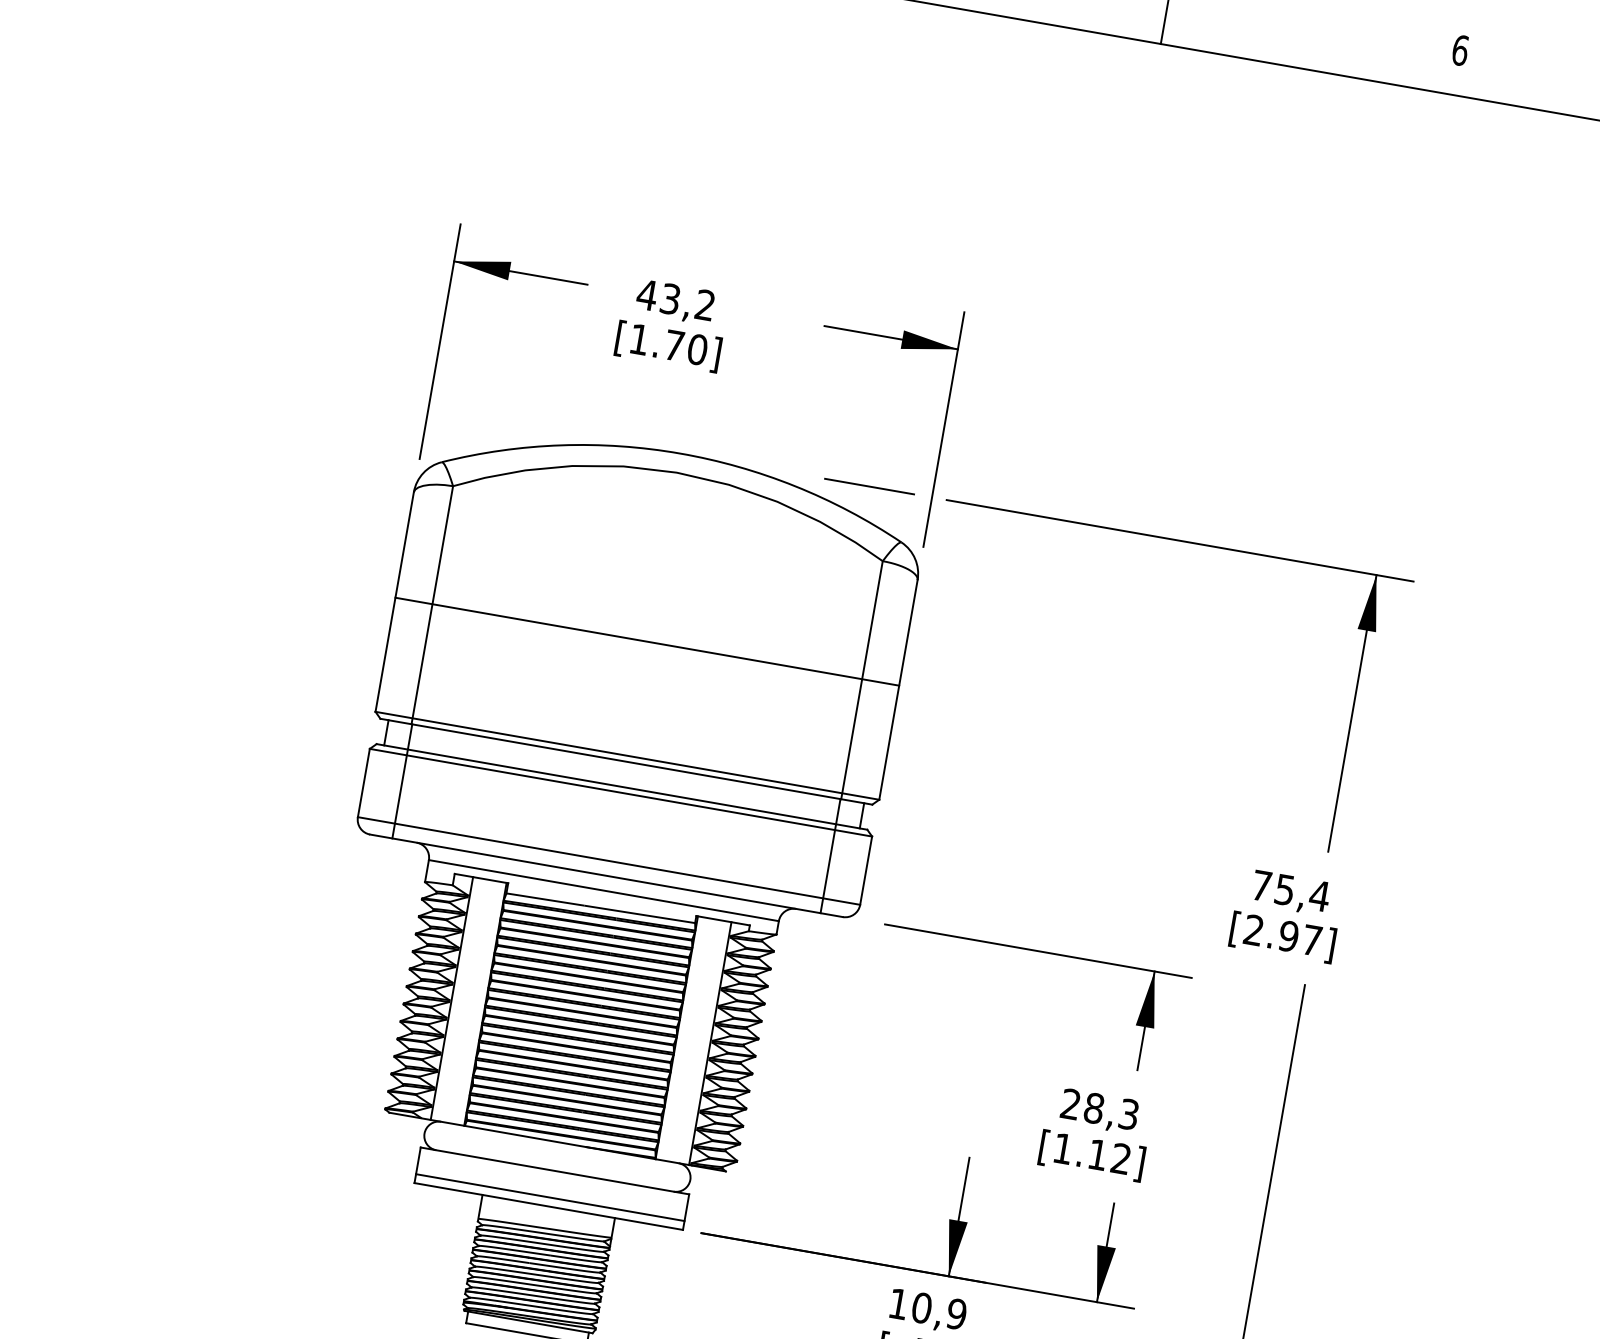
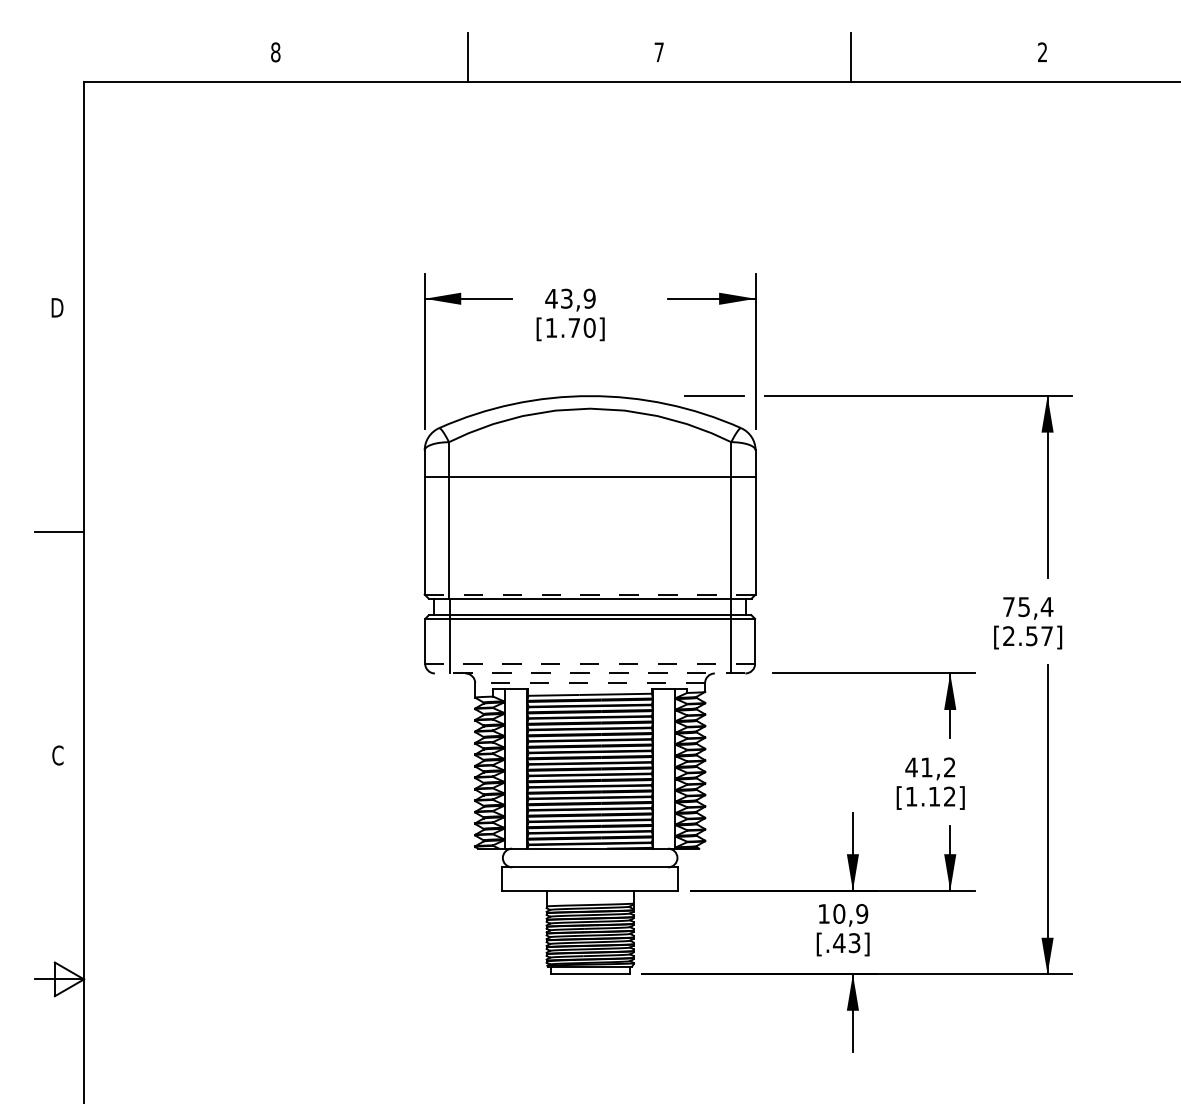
text: (1460, 50) -> (1042, 52), 6 -> 2
text: (705, 304) -> (589, 298), 43,2 -> 43,9
line: (646, 641) -> (589, 476), moved
line: (627, 755) -> (590, 594), solid -> dashed
line: (609, 860) -> (590, 663), solid -> dashed
line: (605, 875) -> (589, 673), solid -> dashed
line: (604, 891) -> (590, 683), solid -> dashed
text: (1288, 935) -> (1031, 635), [2.97] -> [2.57]
text: (1099, 1109) -> (930, 767), 28,3 -> 41,2
line: (549, 1196) -> (589, 884), removed

